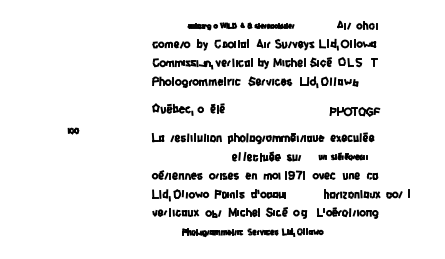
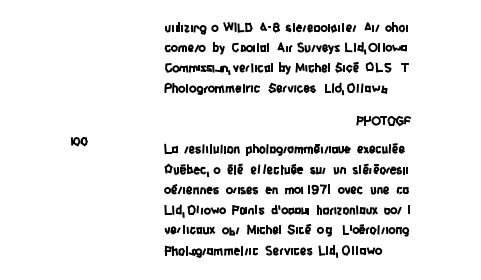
part: (240, 26) -> (259, 28), size x1.67
part: (188, 109) -> (203, 170), moved
part: (73, 130) -> (79, 141), size x1.43
part: (342, 156) -> (370, 169), size x1.43
part: (366, 194) -> (362, 210), moved
part: (252, 232) -> (272, 251), size x1.43

